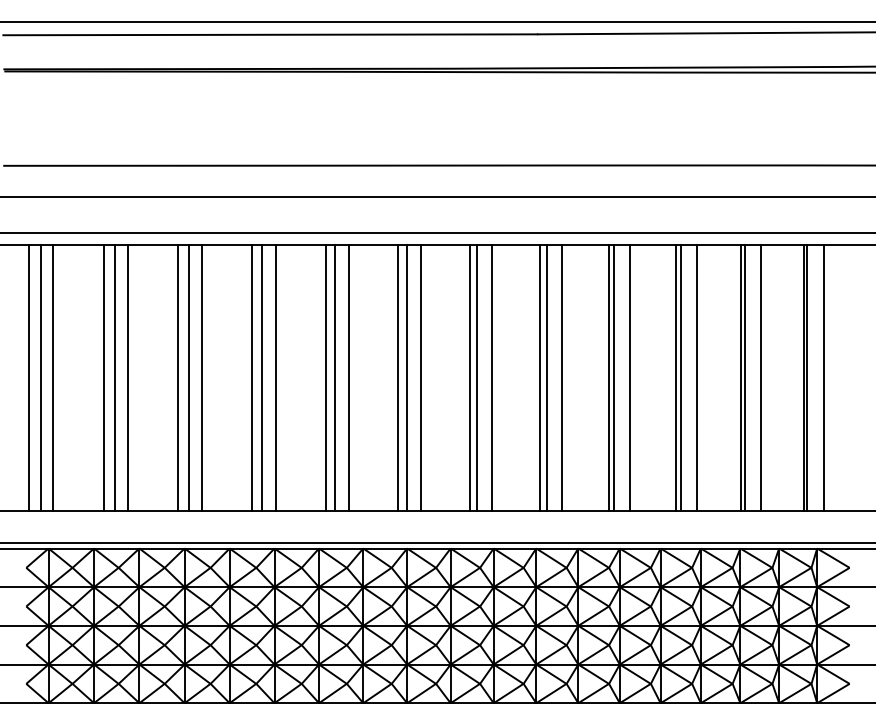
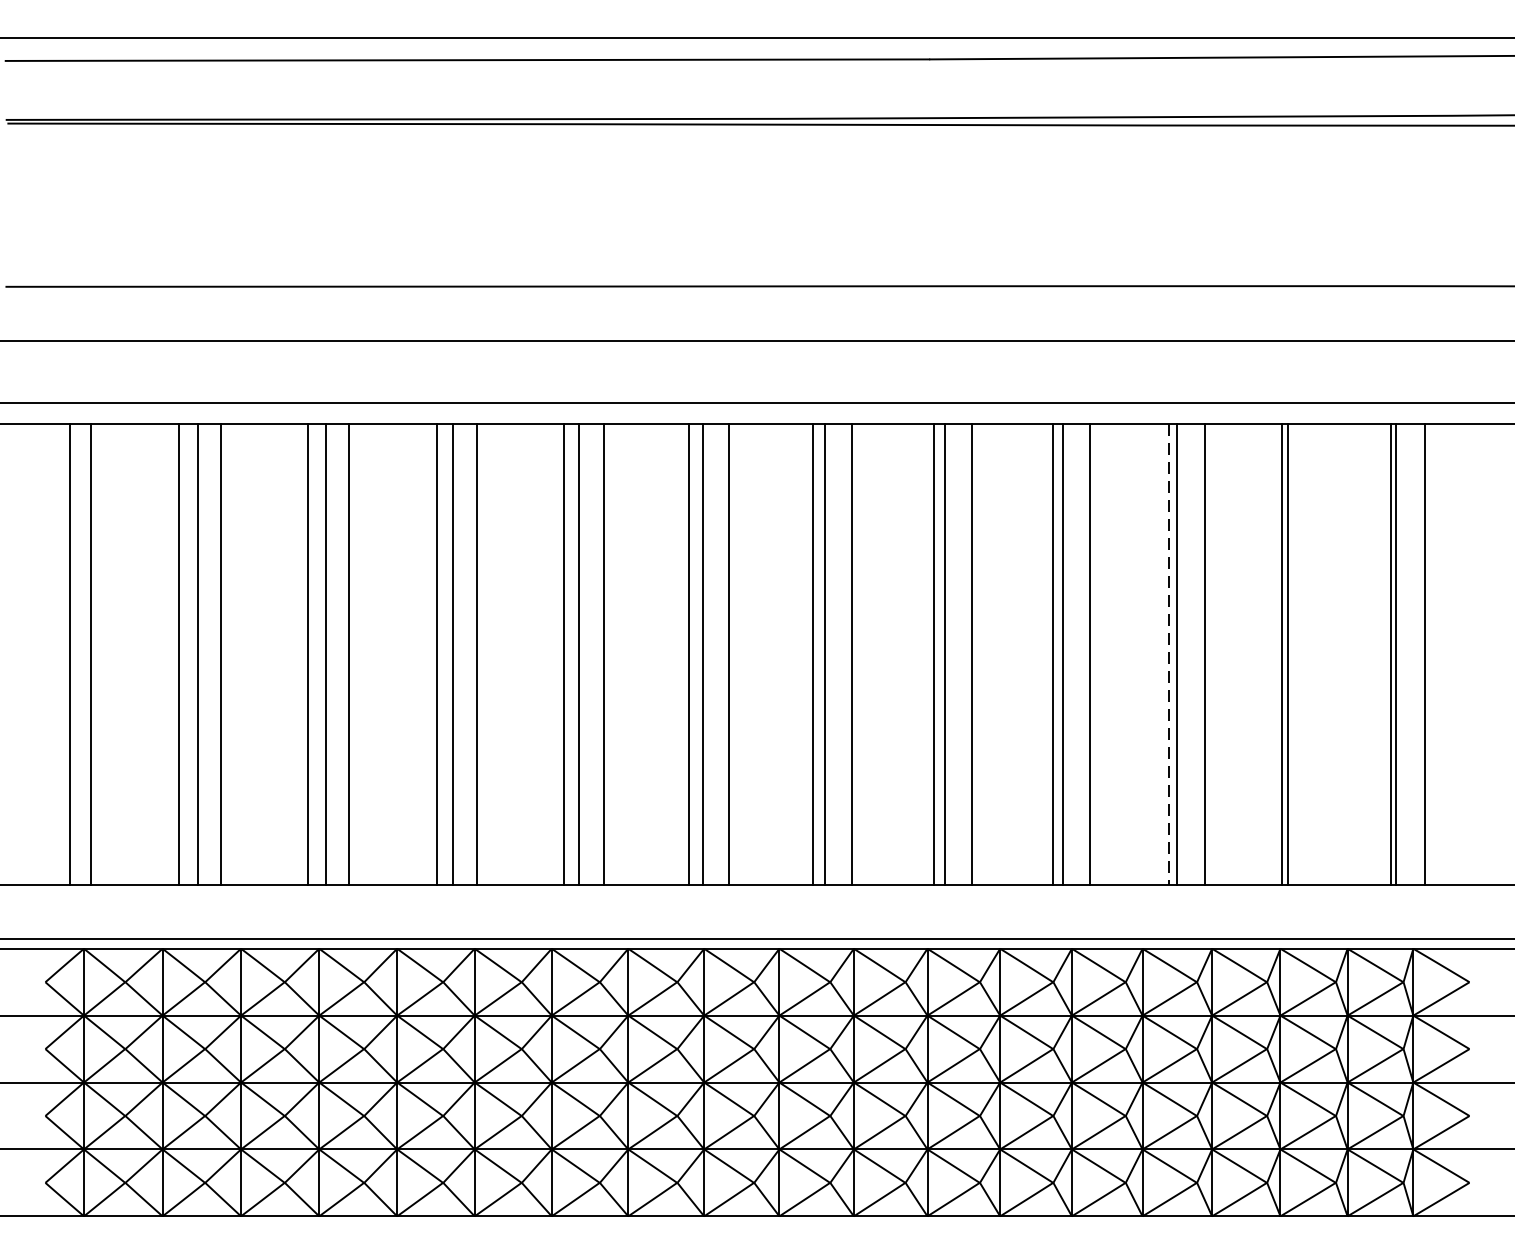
line: (28, 377) -> (49, 652), removed
line: (761, 377) -> (1317, 652), removed
line: (675, 378) -> (1168, 654), solid -> dashed

